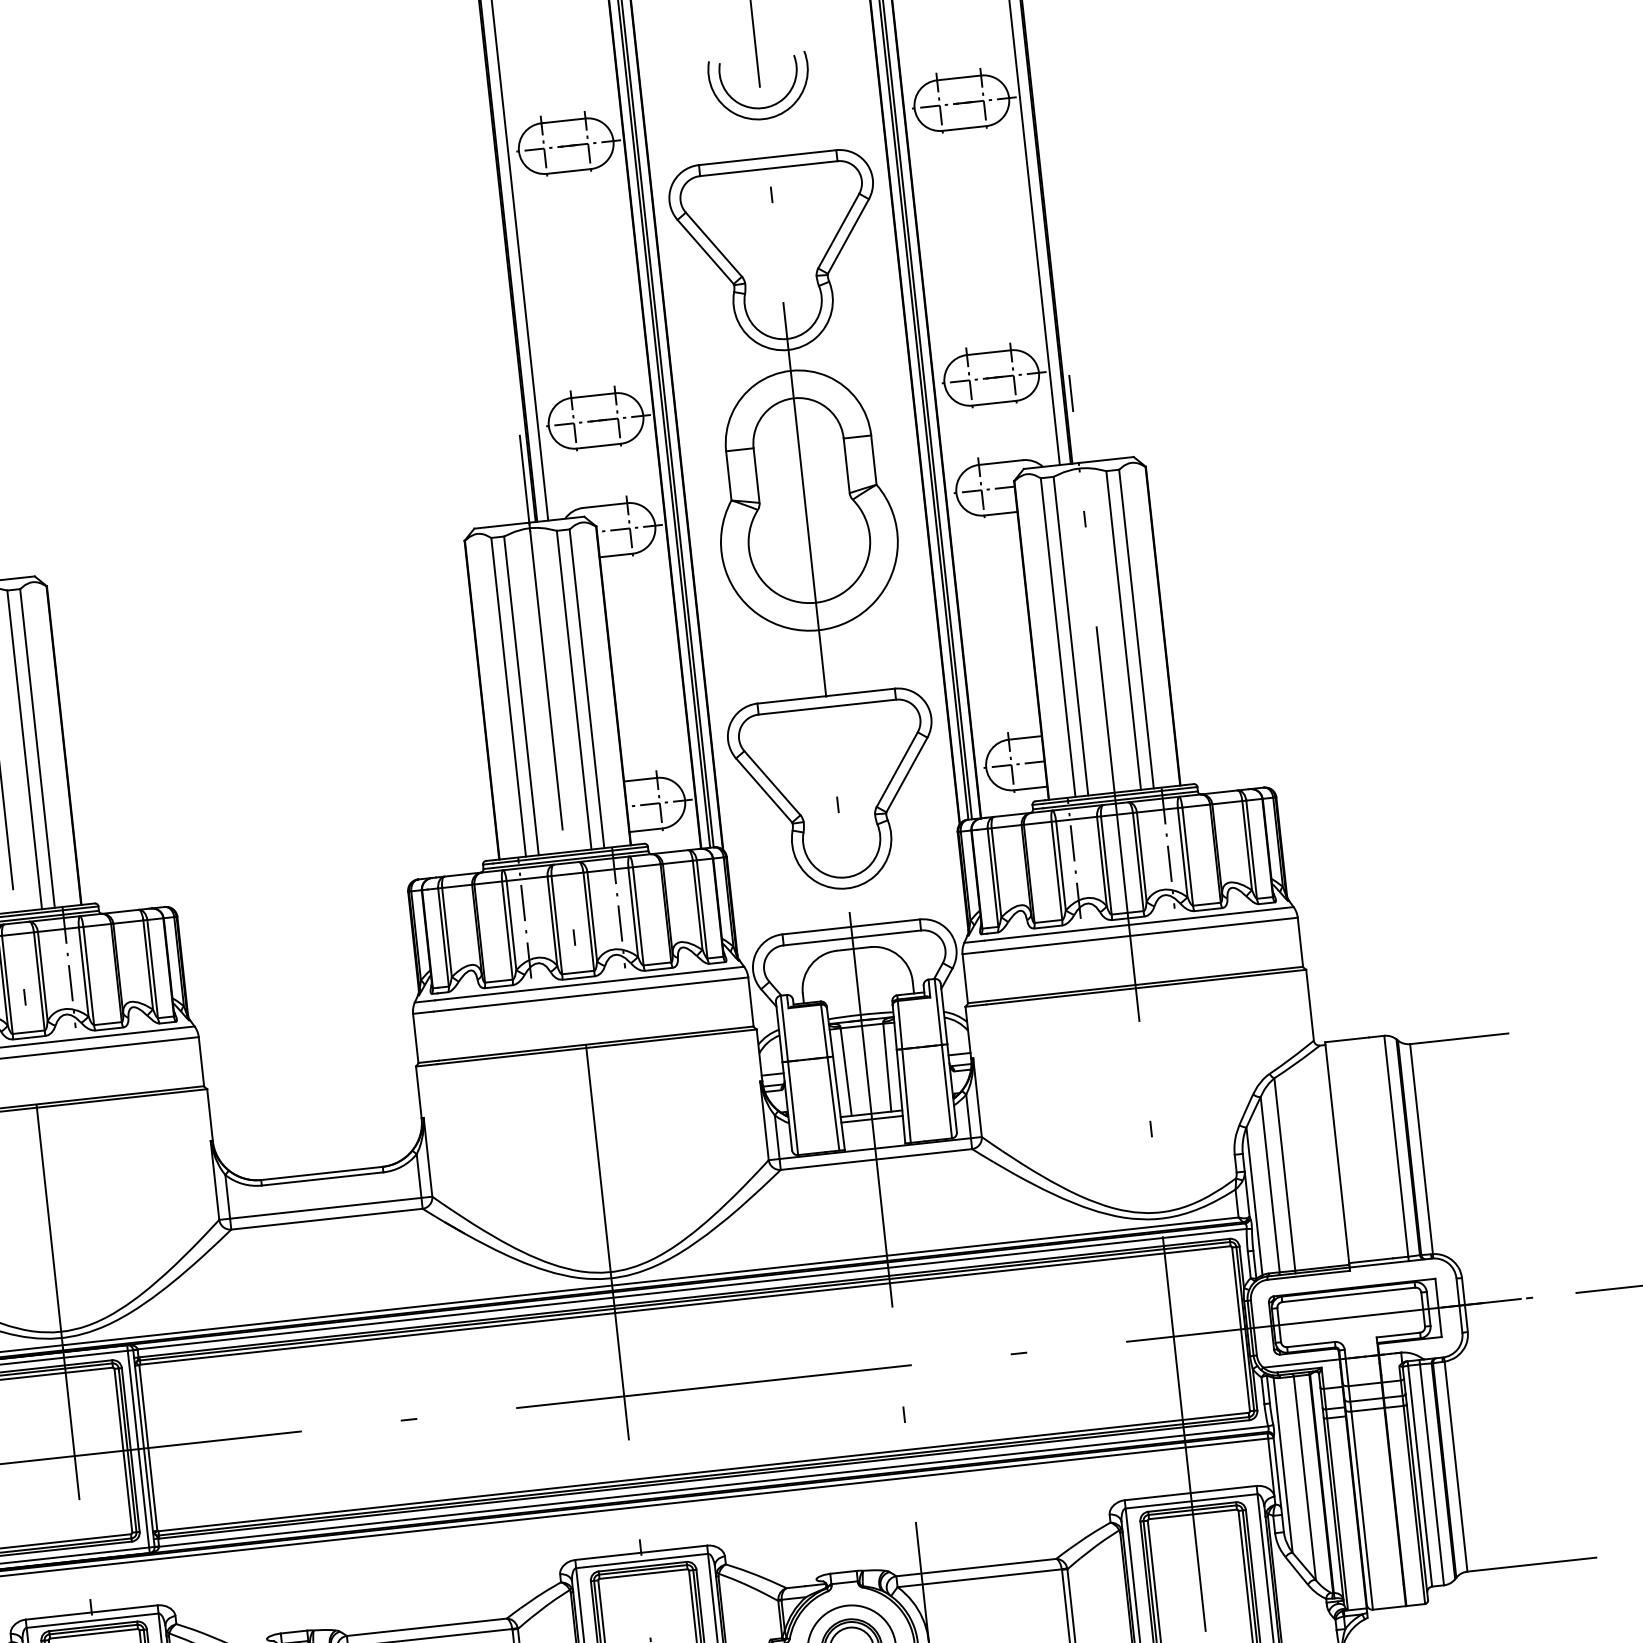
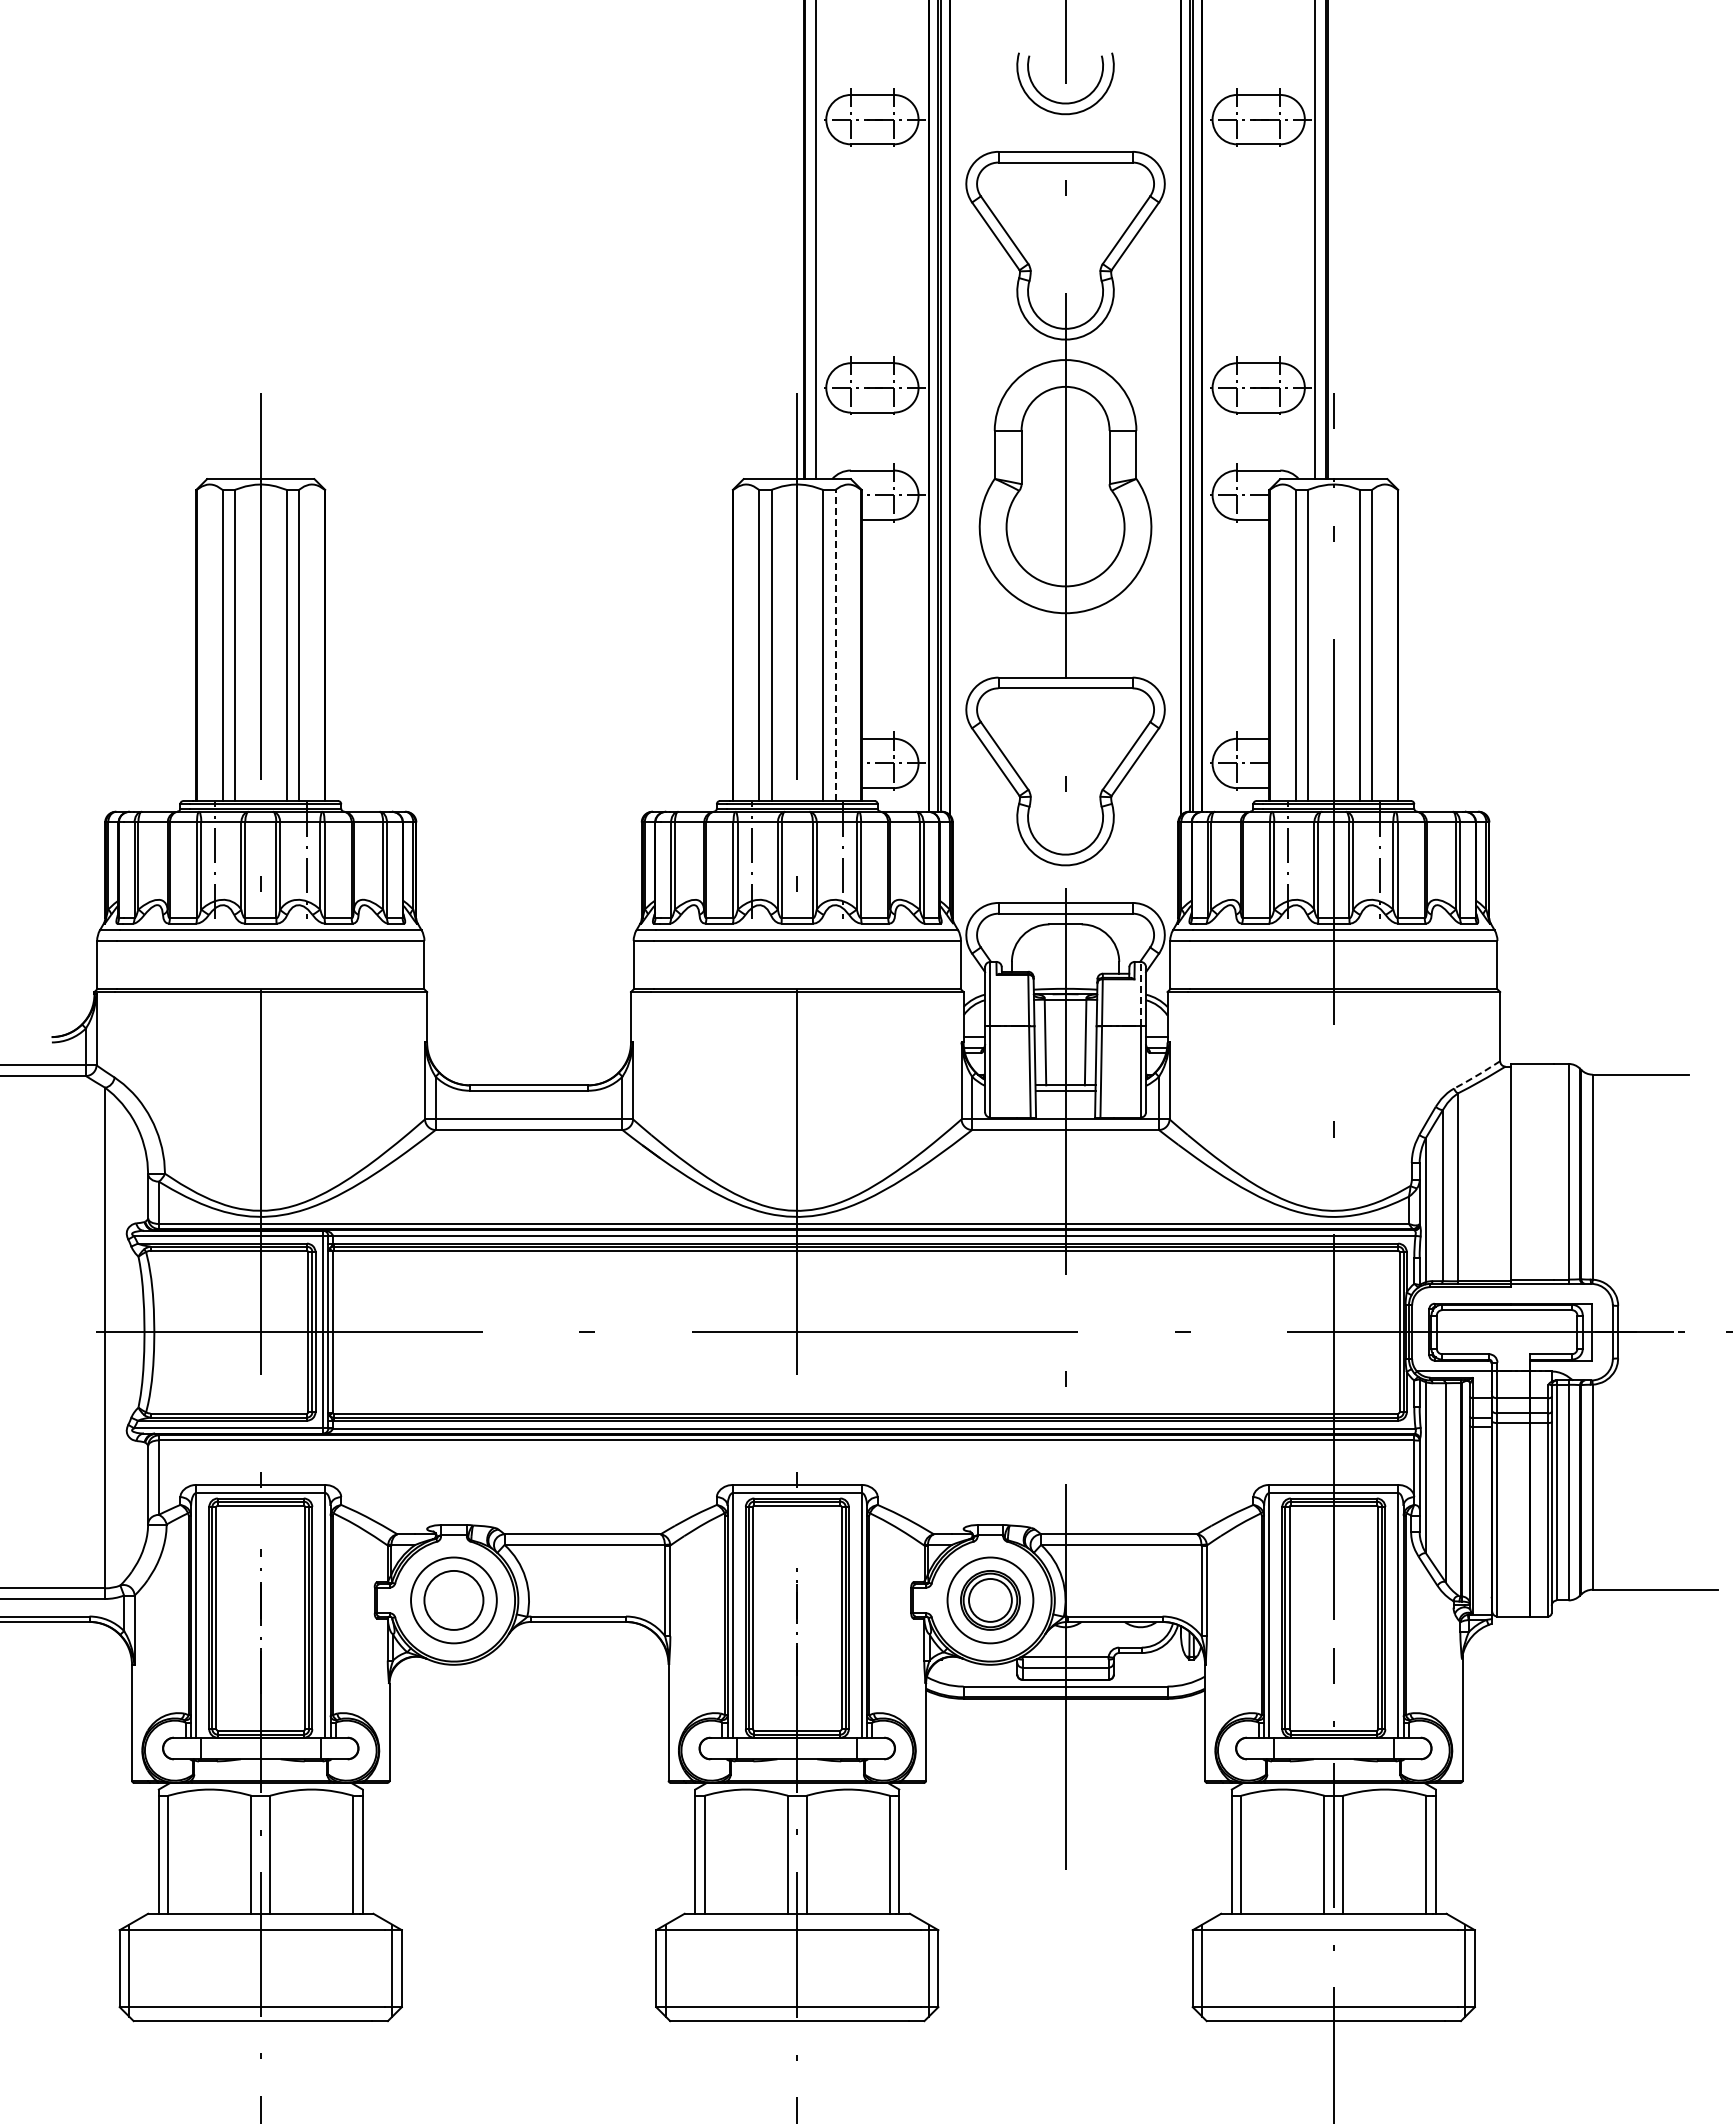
line: (586, 688) -> (835, 645), solid -> dashed
line: (938, 1011) -> (1140, 993), solid -> dashed
line: (1292, 1057) -> (1477, 1075), solid -> dashed

